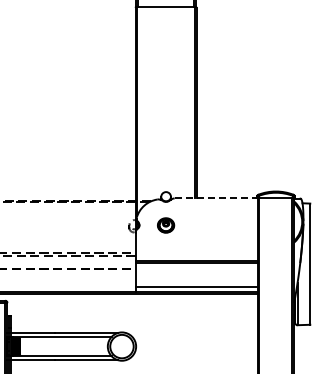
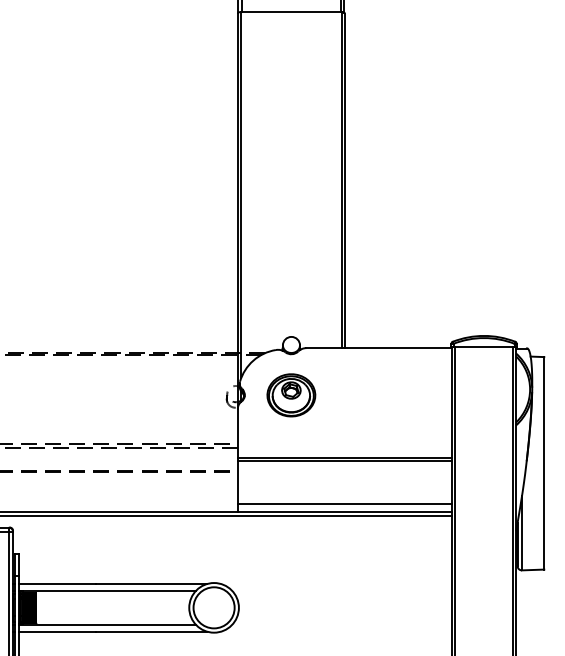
line: (216, 198) -> (379, 348), dashed -> solid
part: (165, 225) -> (290, 395), size x1.67

